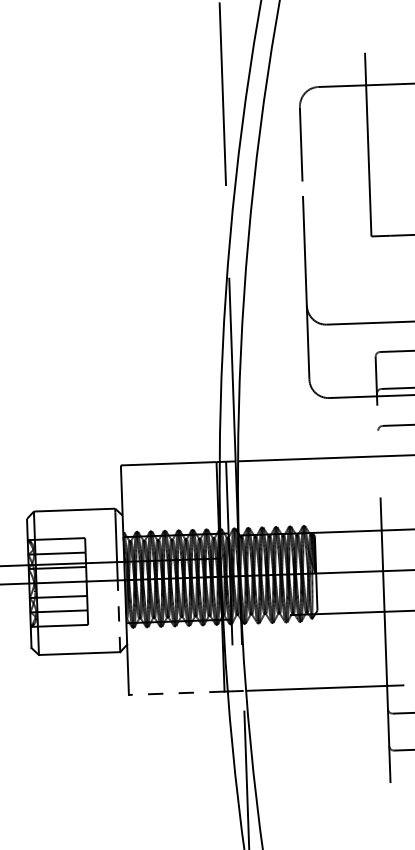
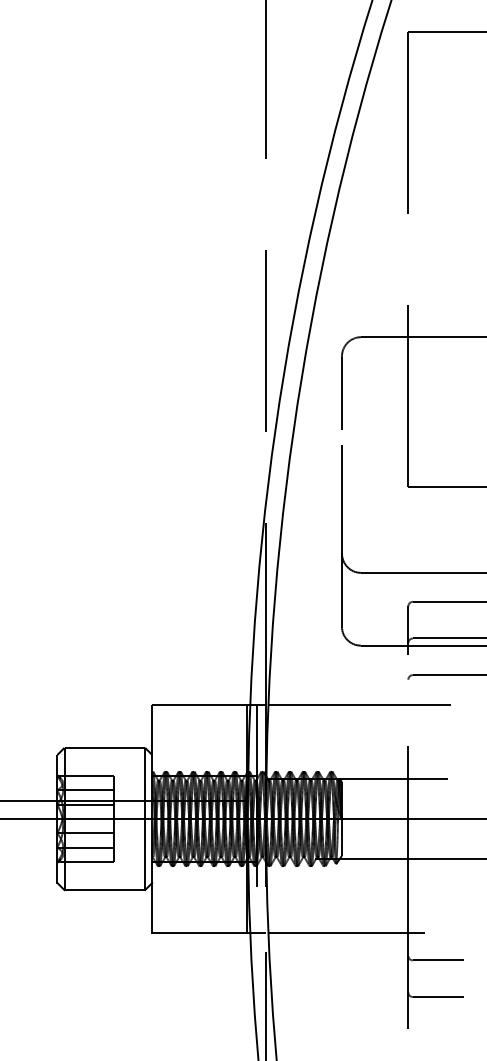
line: (119, 616) -> (145, 854), dashed -> solid
line: (176, 692) -> (199, 932), dashed -> solid

